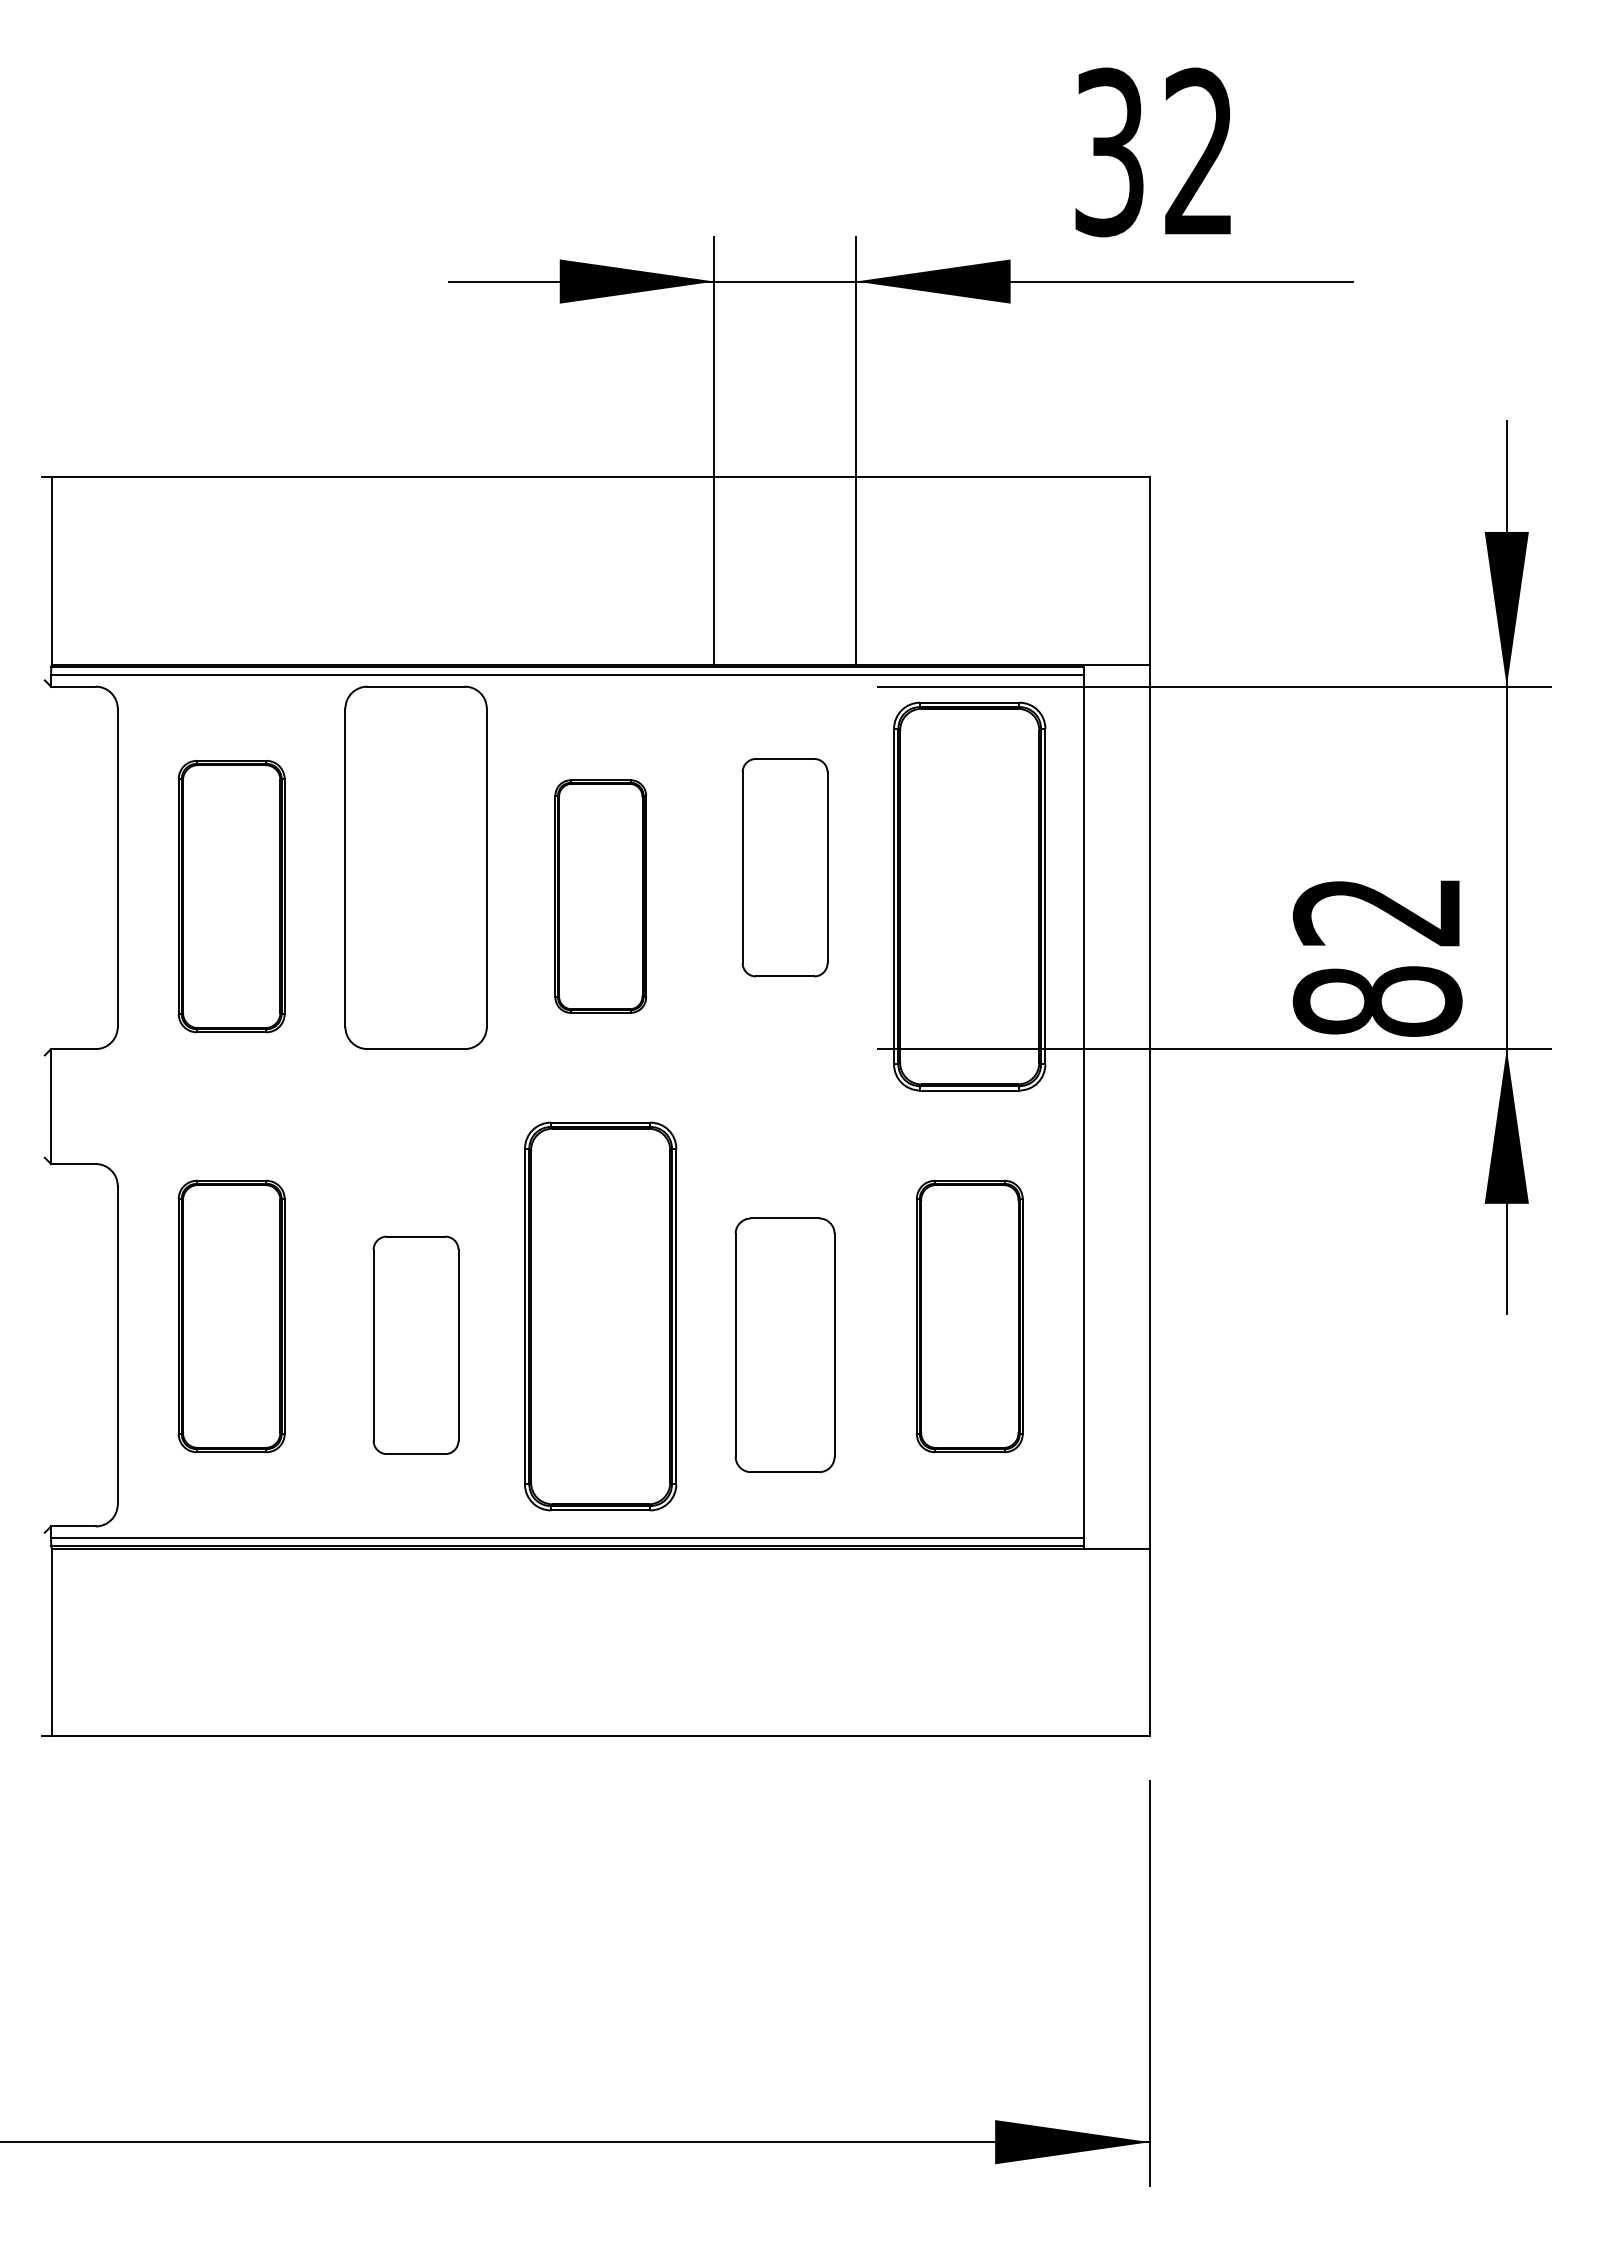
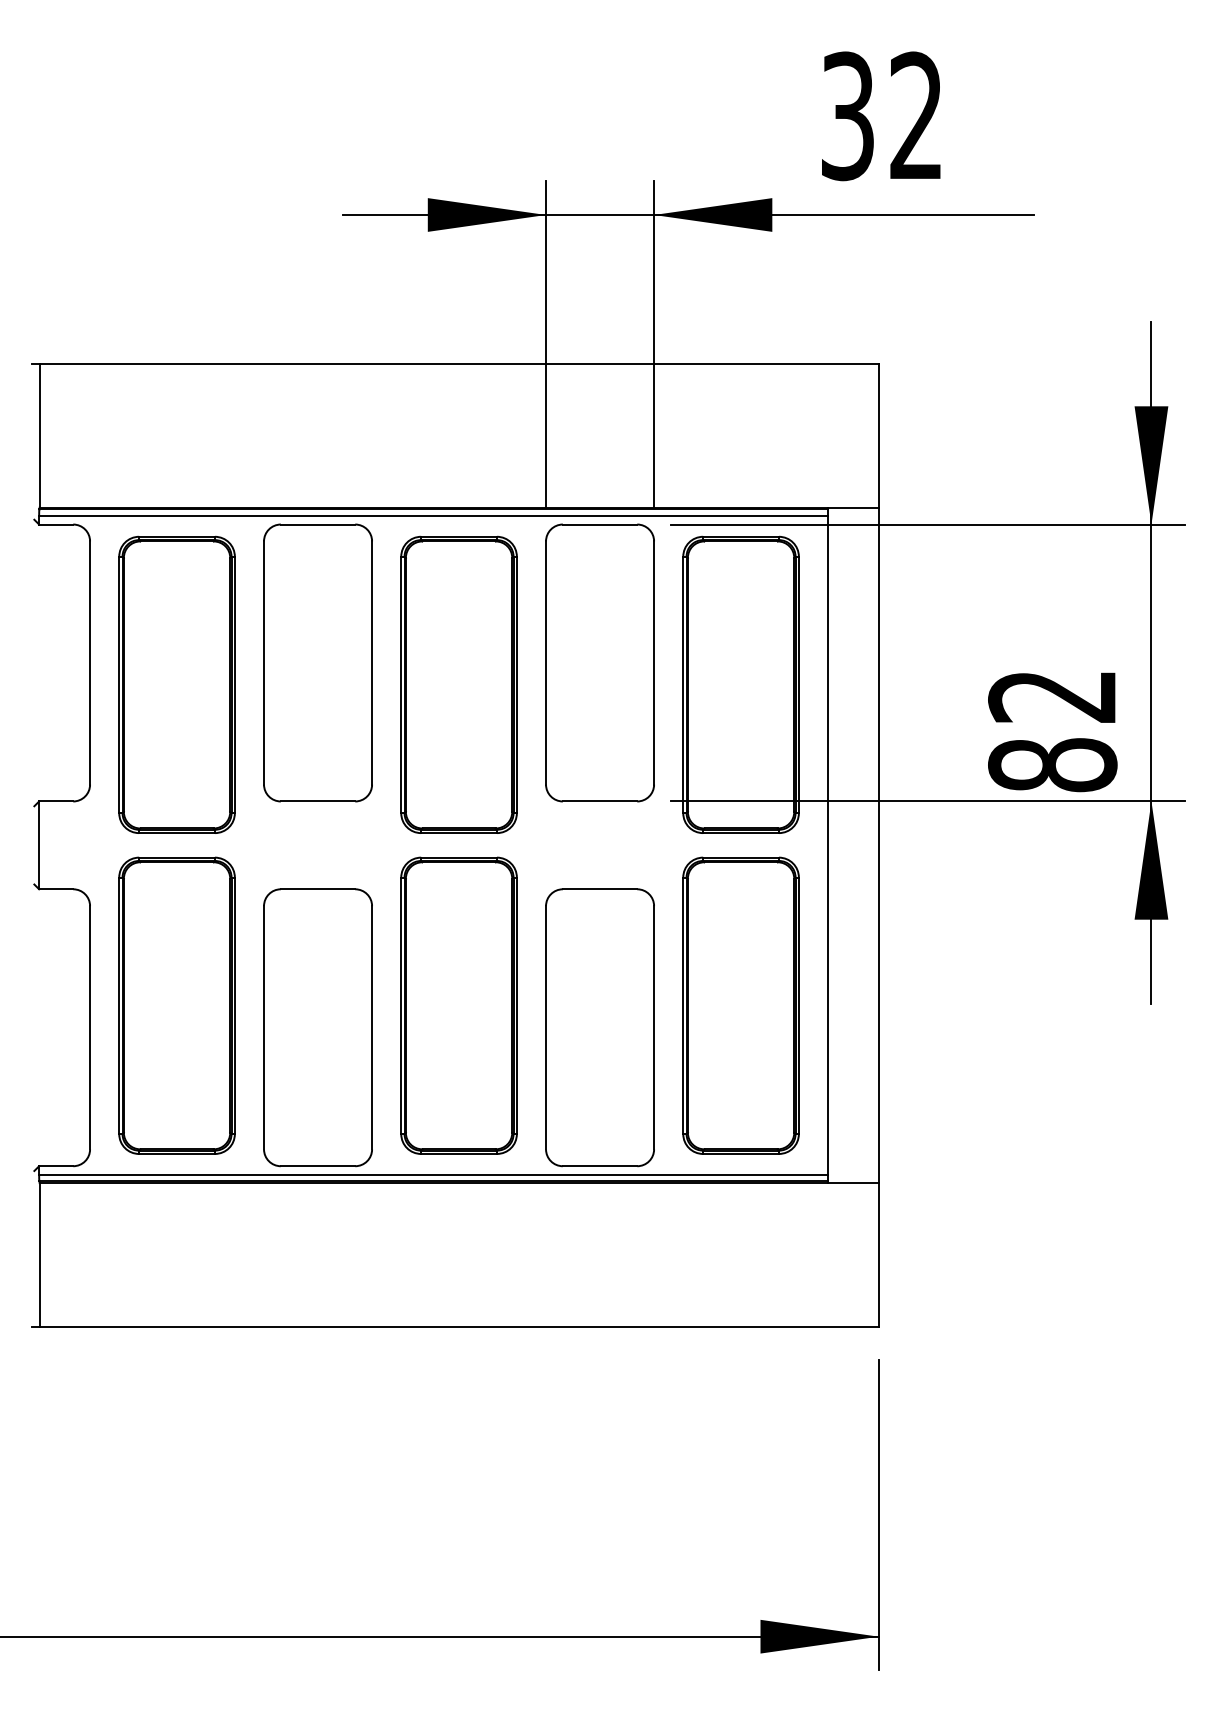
part: (784, 867) -> (599, 662), size x1.67
part: (231, 896) -> (176, 684), size x1.43
part: (600, 896) -> (458, 684), size x1.67
part: (231, 1316) -> (176, 1005), size x1.43
part: (969, 1316) -> (740, 1005), size x1.43
part: (415, 1345) -> (317, 1027), size x1.67
part: (784, 1345) -> (599, 1027), size x1.43

